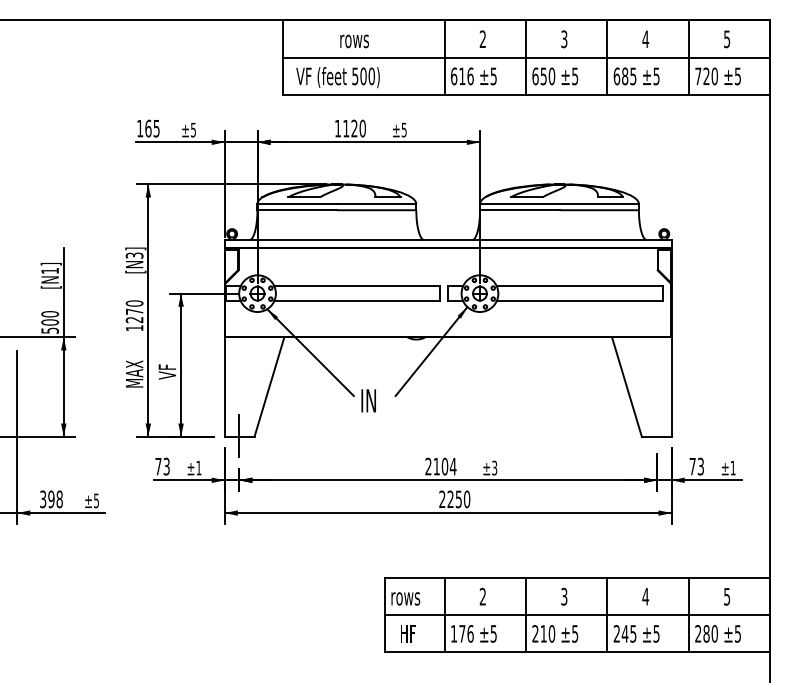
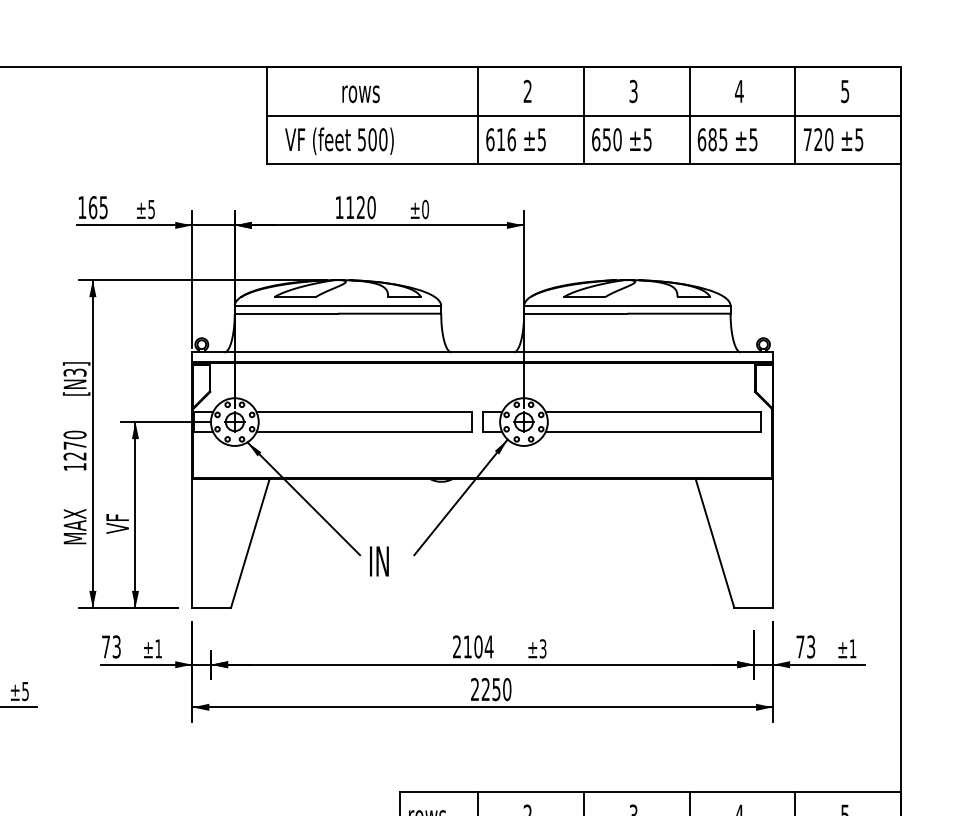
text: (403, 129) -> (424, 208), ±5 -> ±0
line: (239, 436) -> (211, 607), removed

